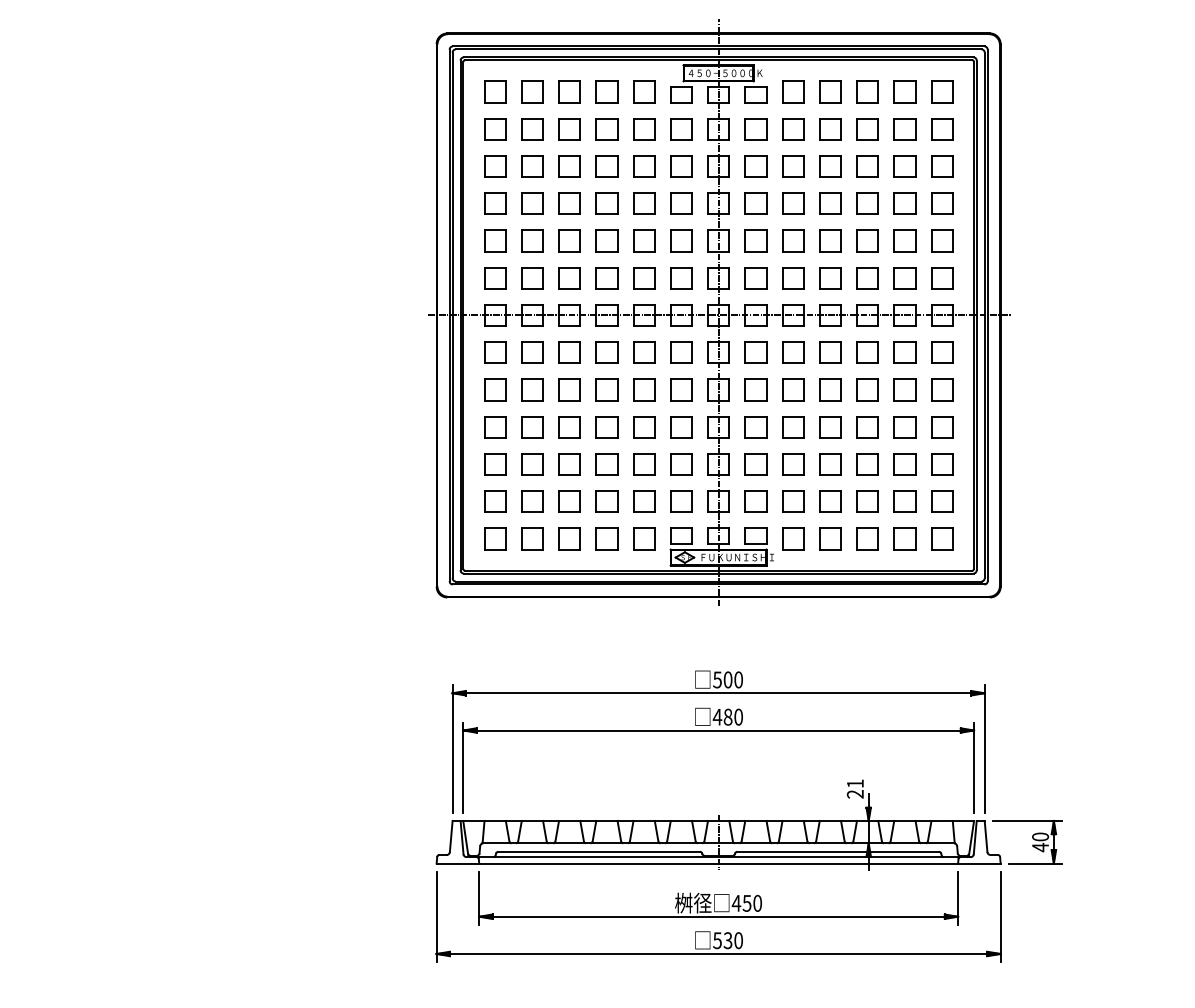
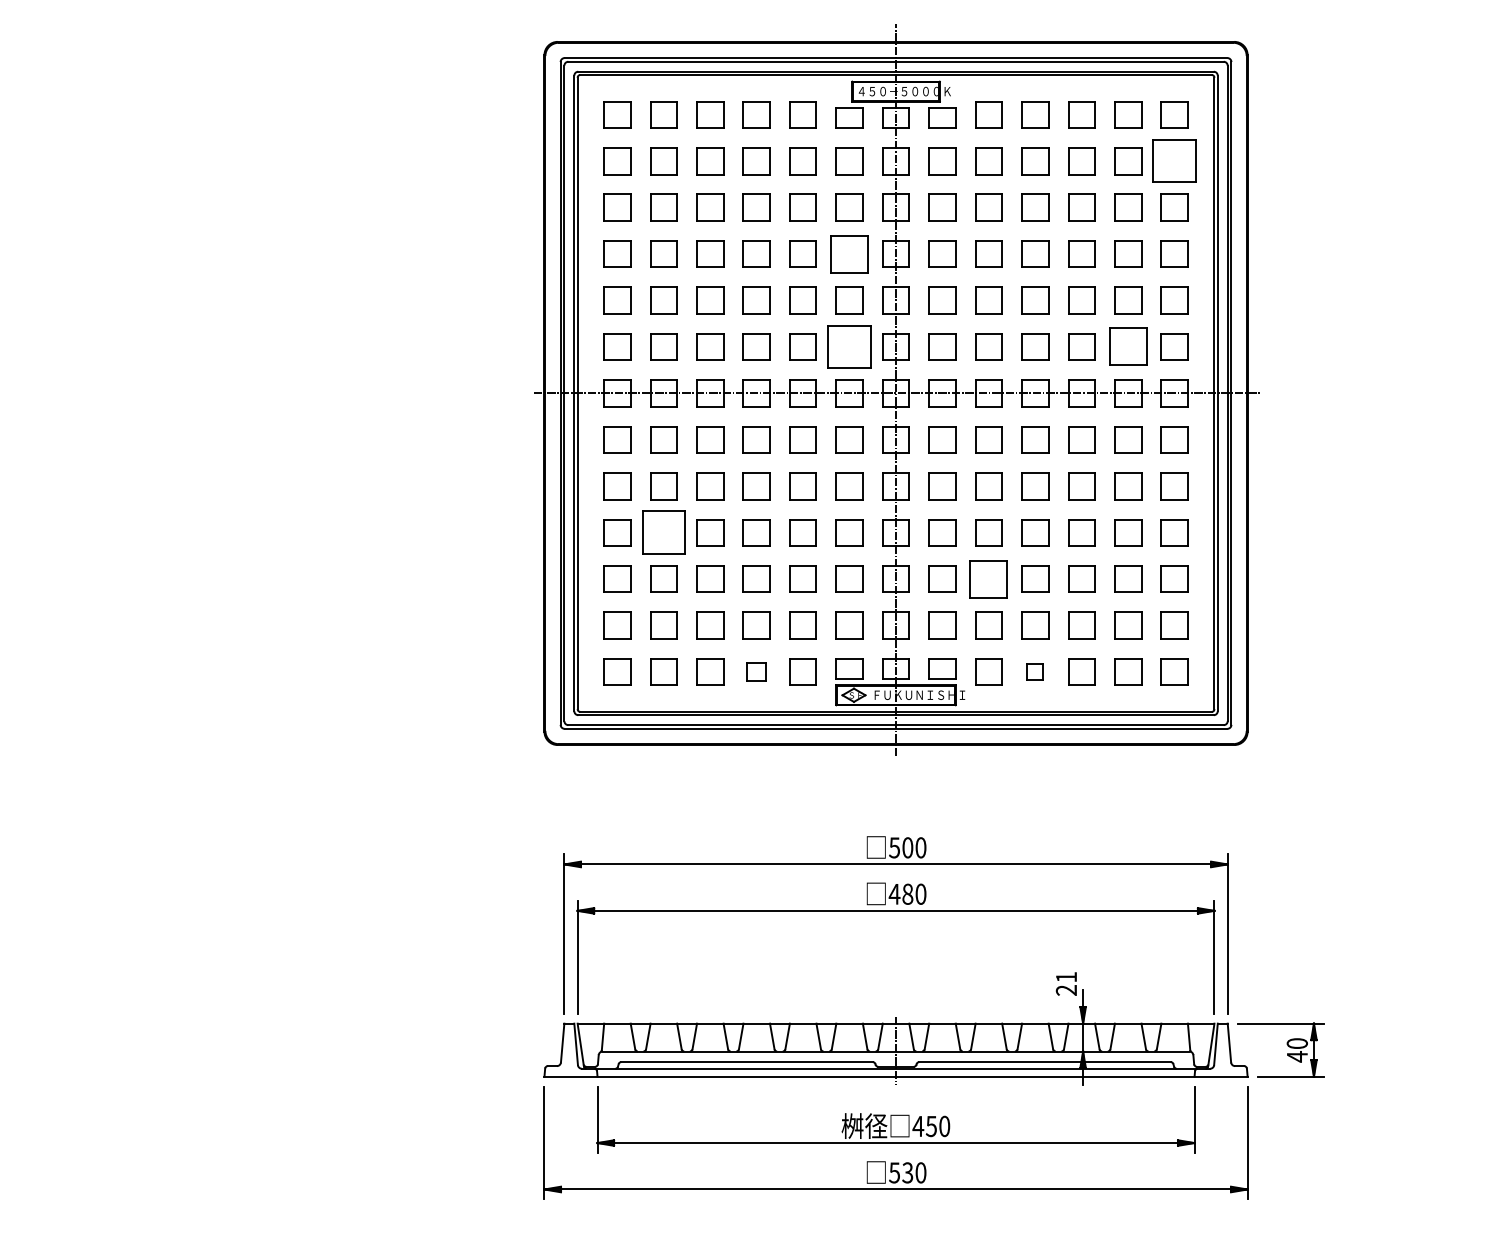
part: (942, 129) -> (1175, 161), size x1.6
part: (681, 203) -> (849, 253), size x1.4
part: (681, 278) -> (849, 347), size x1.6
part: (904, 278) -> (1127, 347), size x1.4
part: (532, 427) -> (663, 533), size x1.6
part: (793, 464) -> (989, 579), size x1.4
part: (606, 538) -> (756, 671), size x0.7
part: (830, 538) -> (1035, 671), size x0.6

